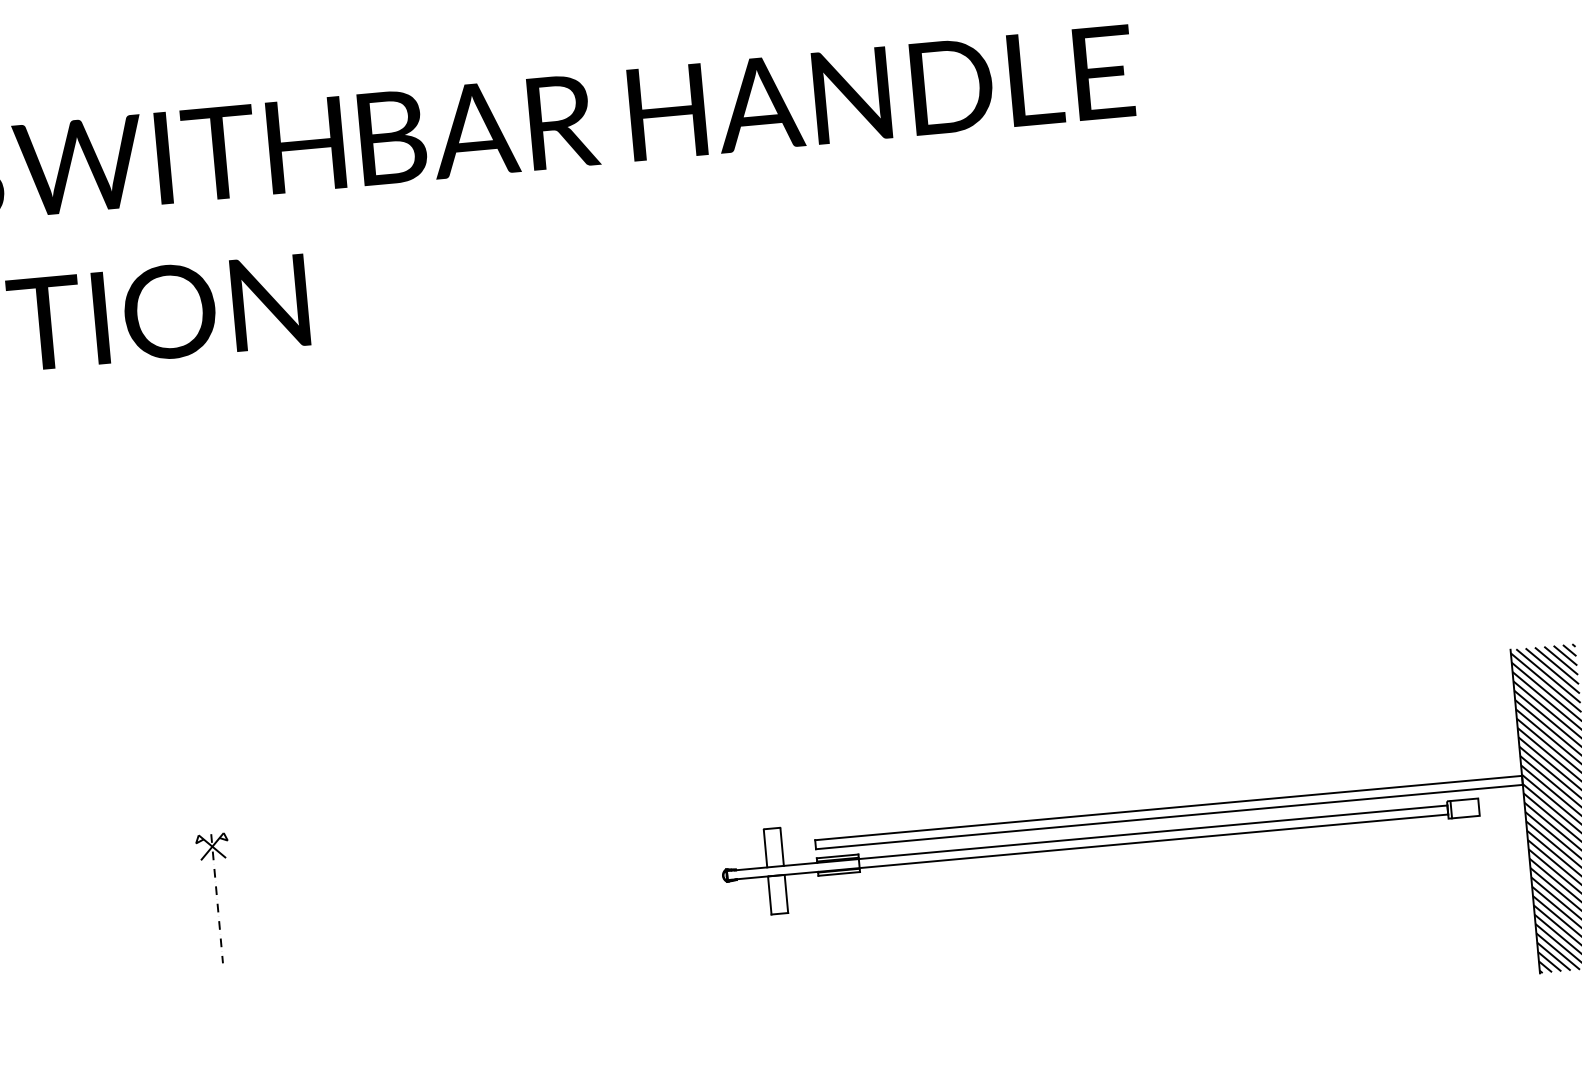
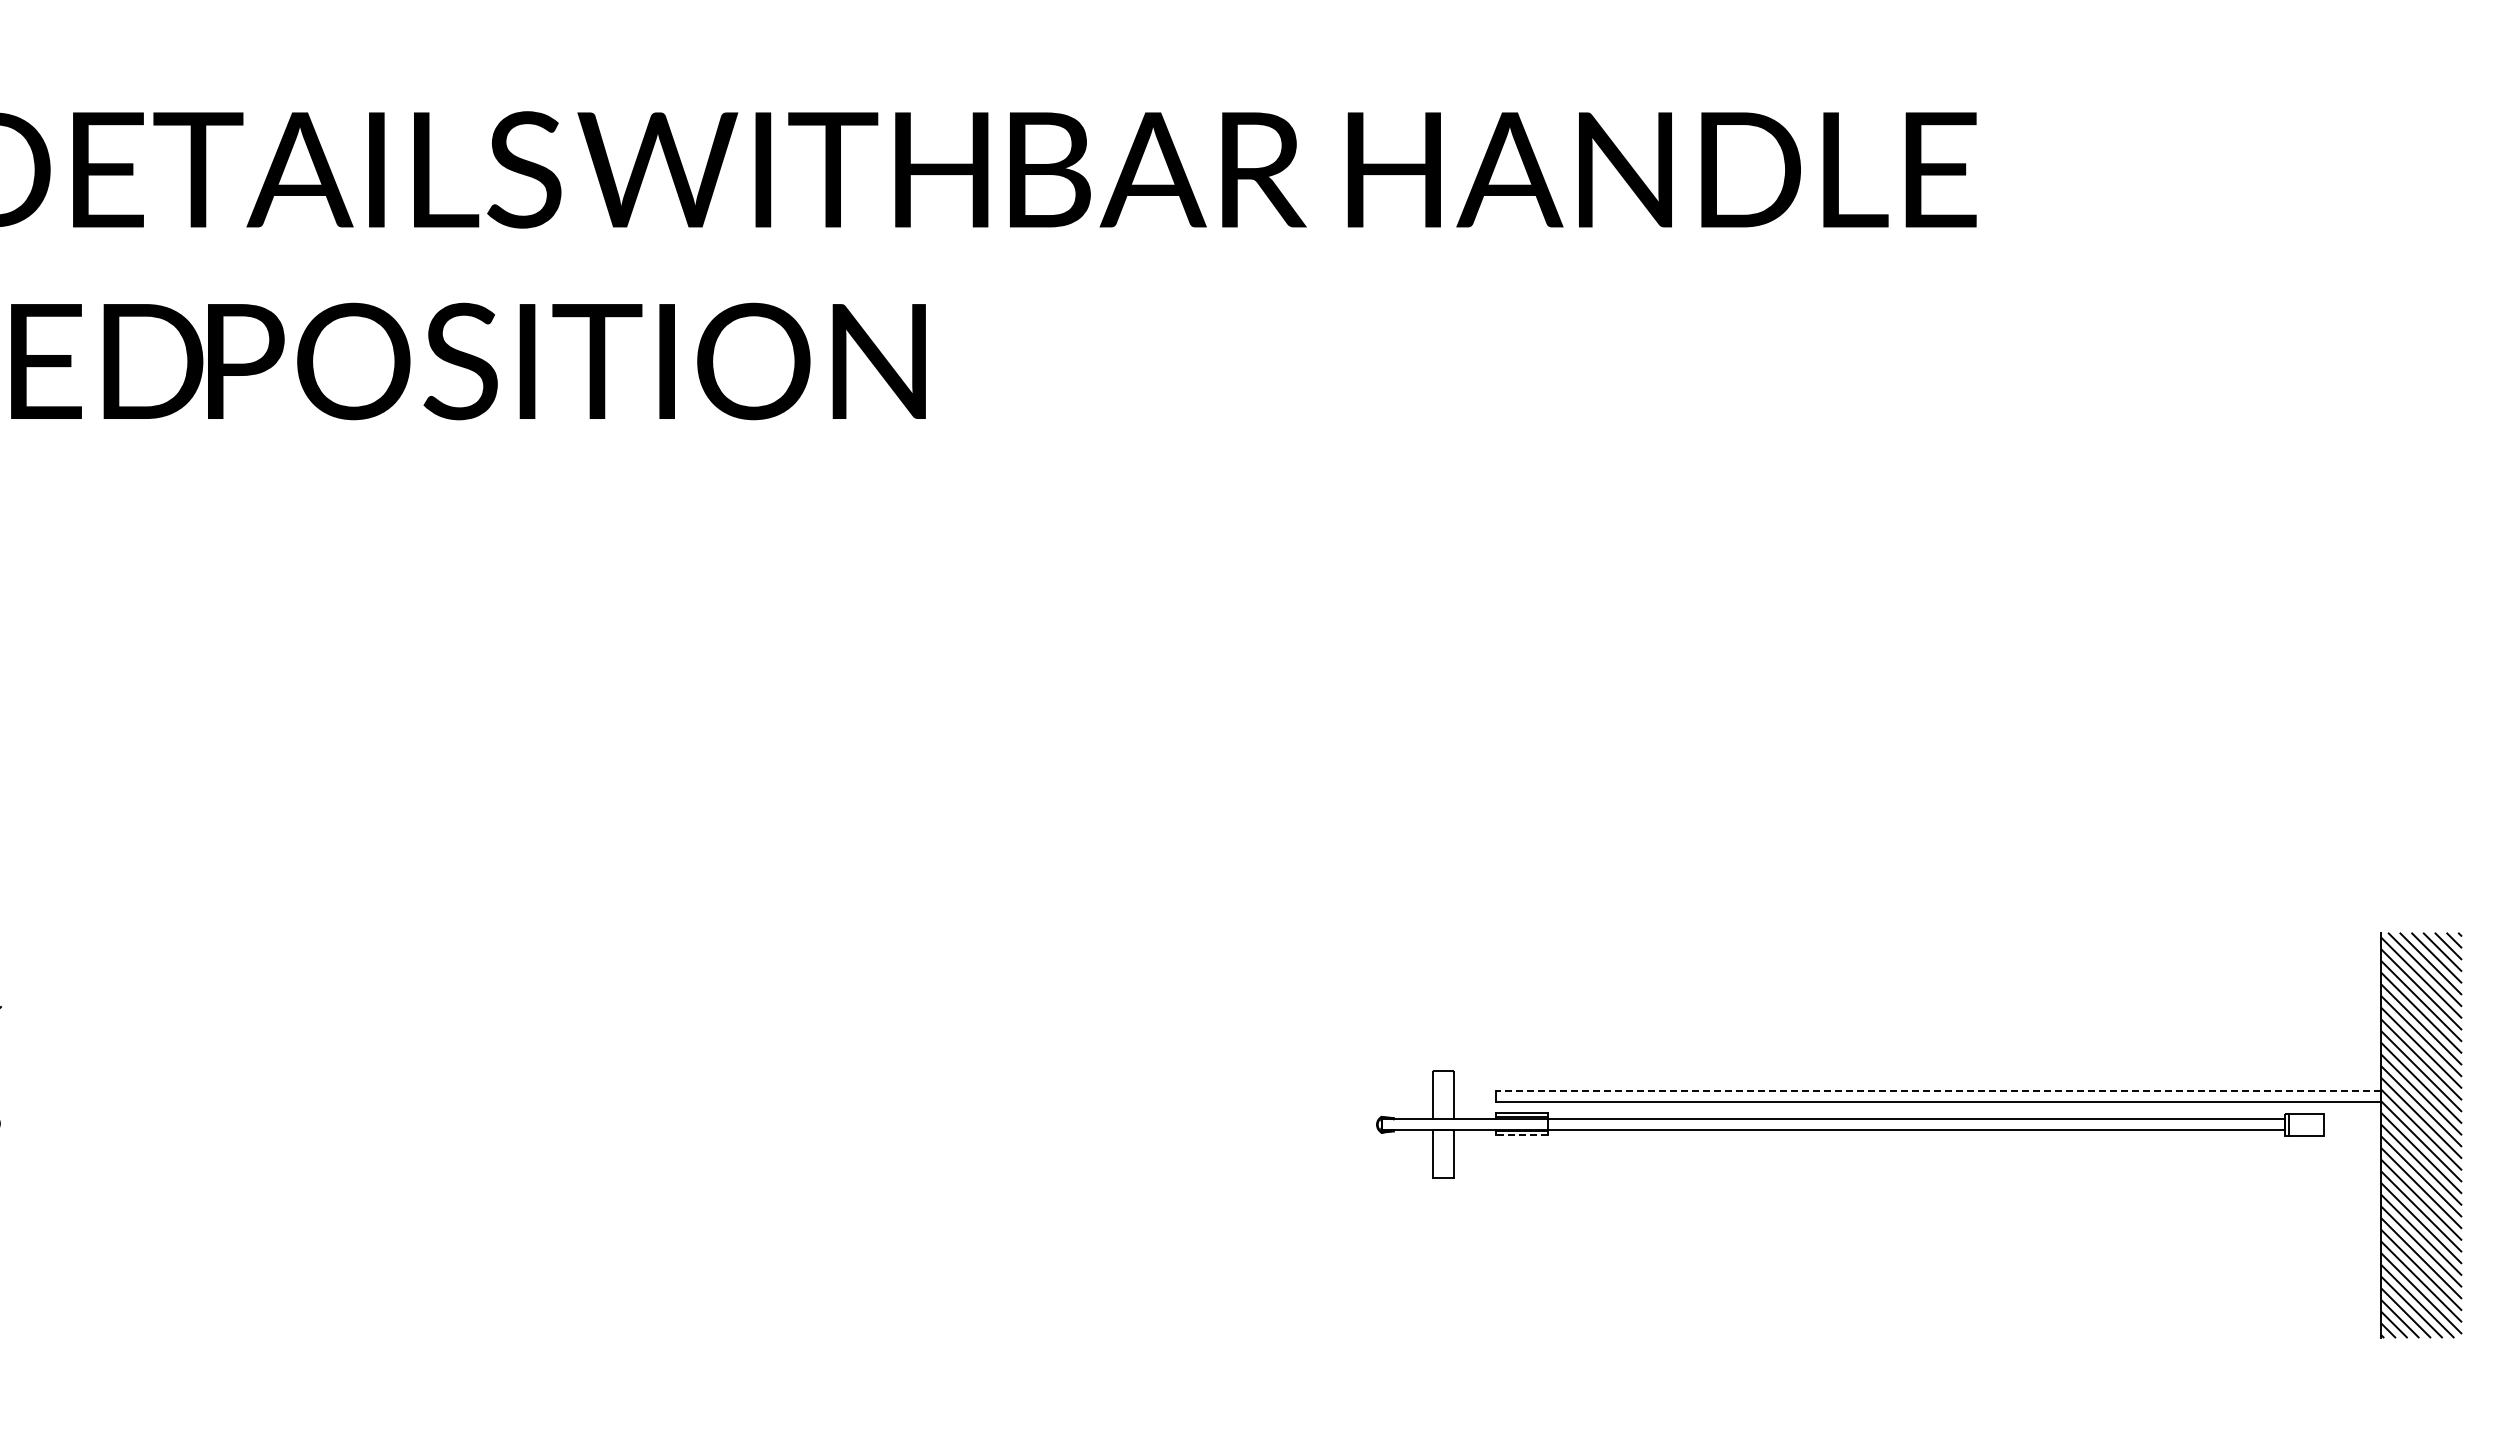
line: (1168, 807) -> (1938, 1090), solid -> dashed
line: (839, 874) -> (1521, 1135), solid -> dashed
part: (216, 898) -> (745, 1095), removed

